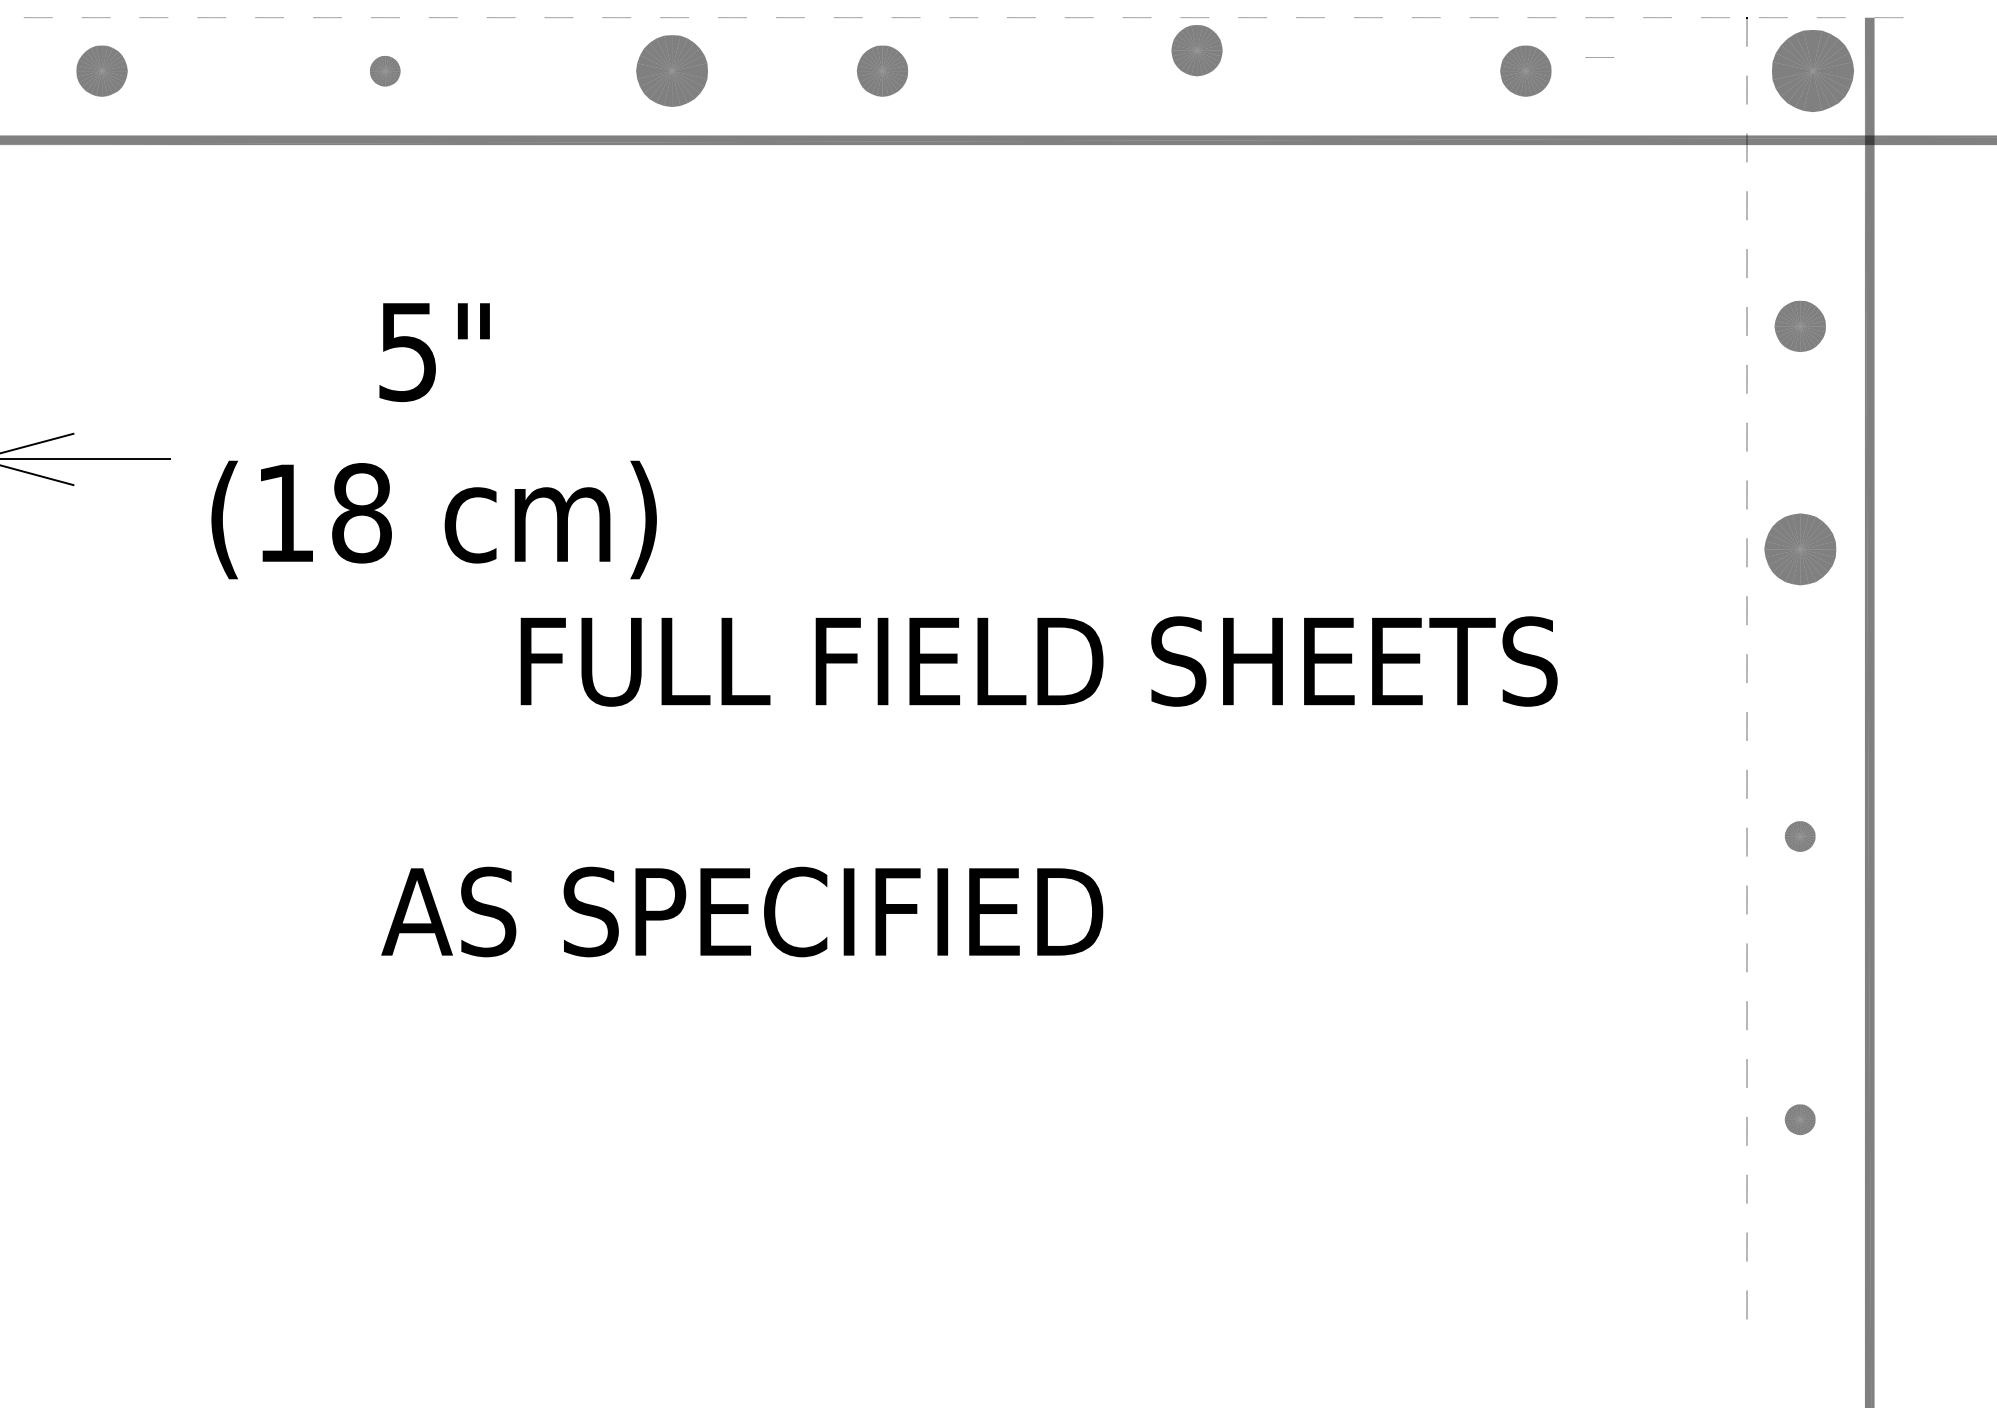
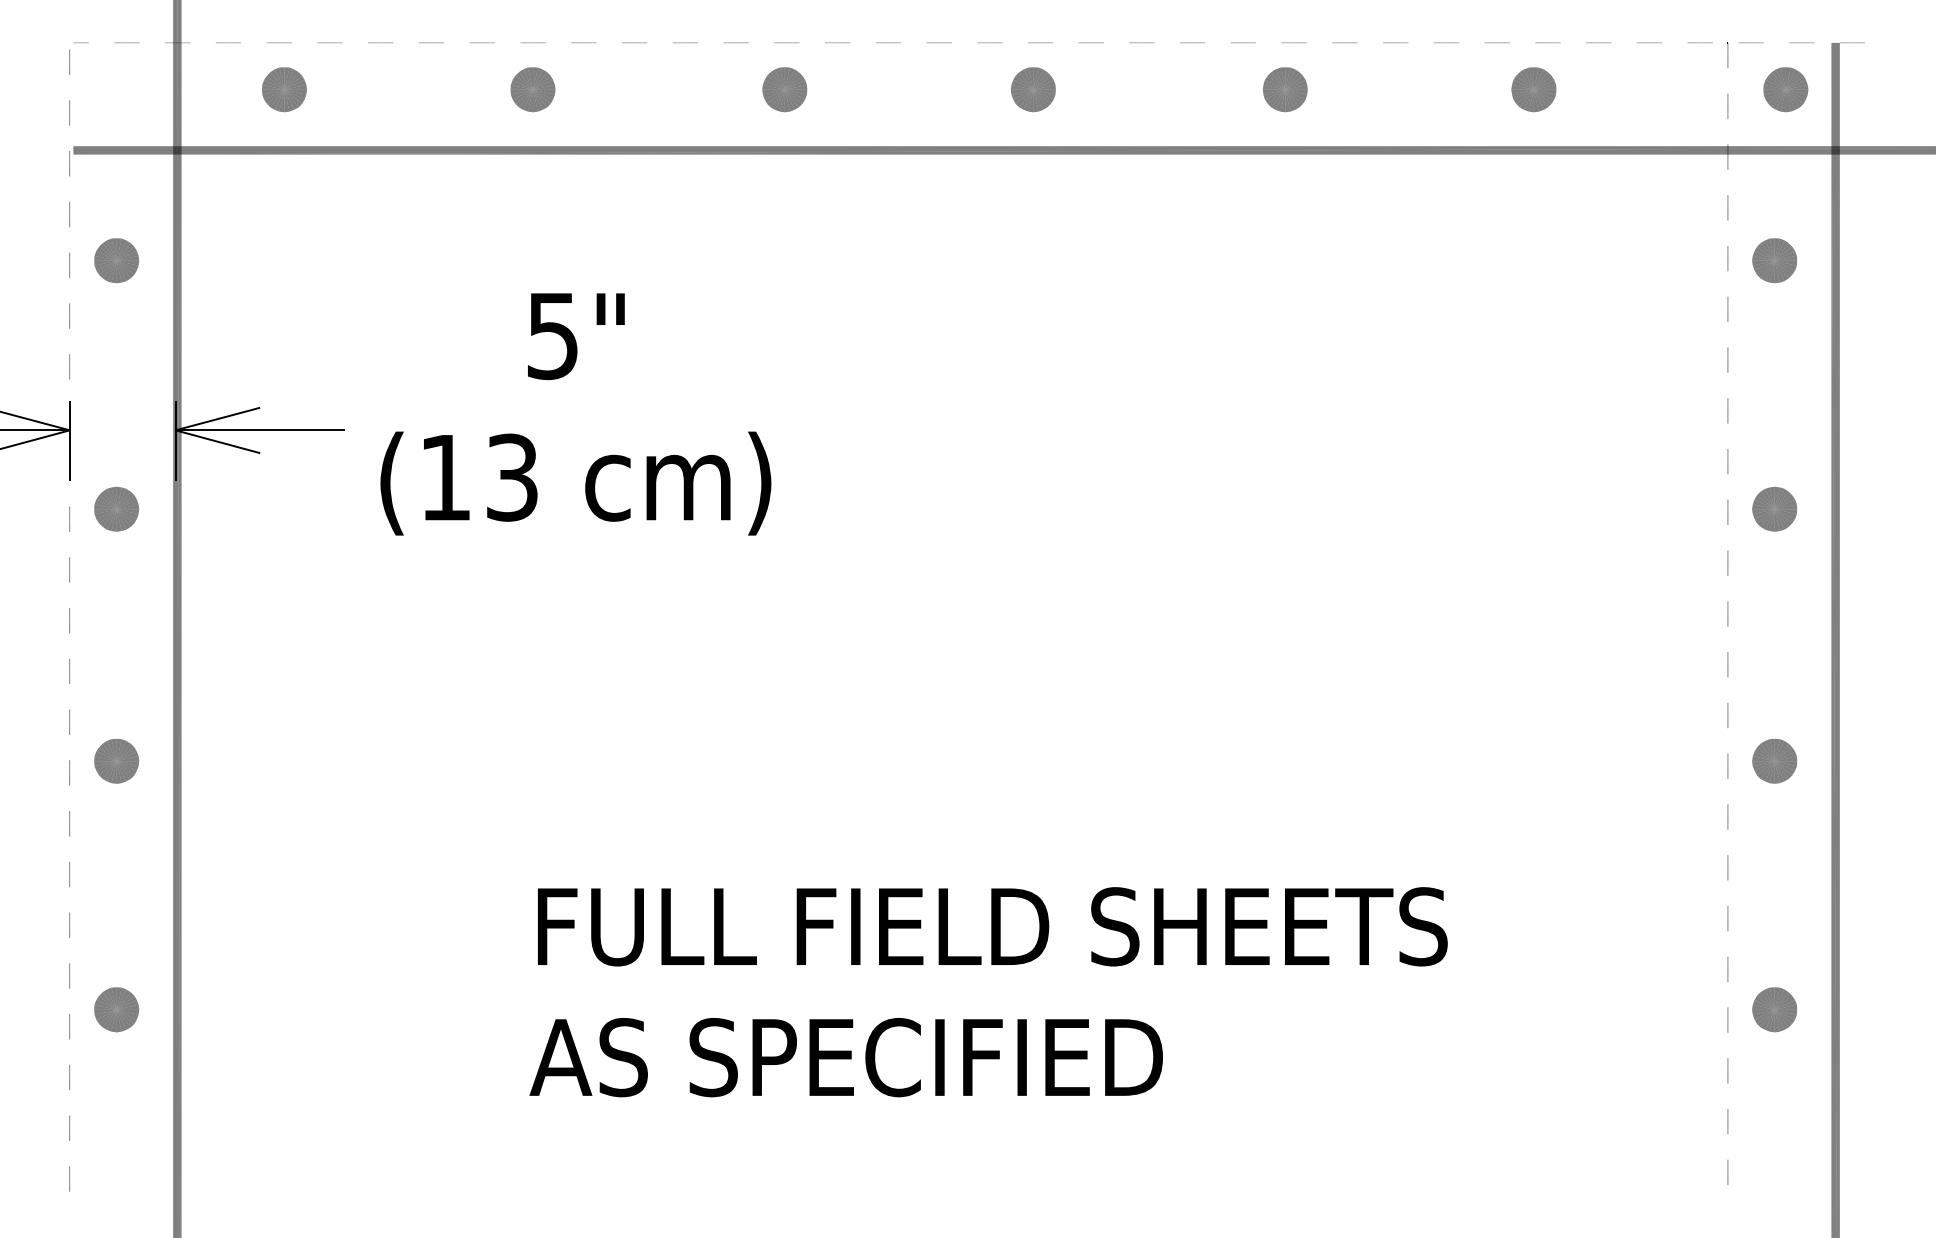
part: (1197, 50) -> (1285, 89), moved
line: (1599, 57) -> (1598, 77), removed
part: (384, 70) -> (532, 89), size x1.67
part: (671, 70) -> (784, 89), size x0.71
part: (882, 70) -> (1033, 89), moved
part: (1812, 70) -> (1785, 89), size x0.62
part: (1800, 326) -> (1774, 260), moved
text: (361, 513) -> (512, 477), (18 -> (13
part: (1800, 548) -> (1774, 508), size x0.71
text: (1038, 661) -> (992, 926), moved
part: (1800, 836) -> (1774, 761), size x1.67
text: (741, 911) -> (845, 1057), moved
part: (1800, 1119) -> (1774, 1009), size x1.67

